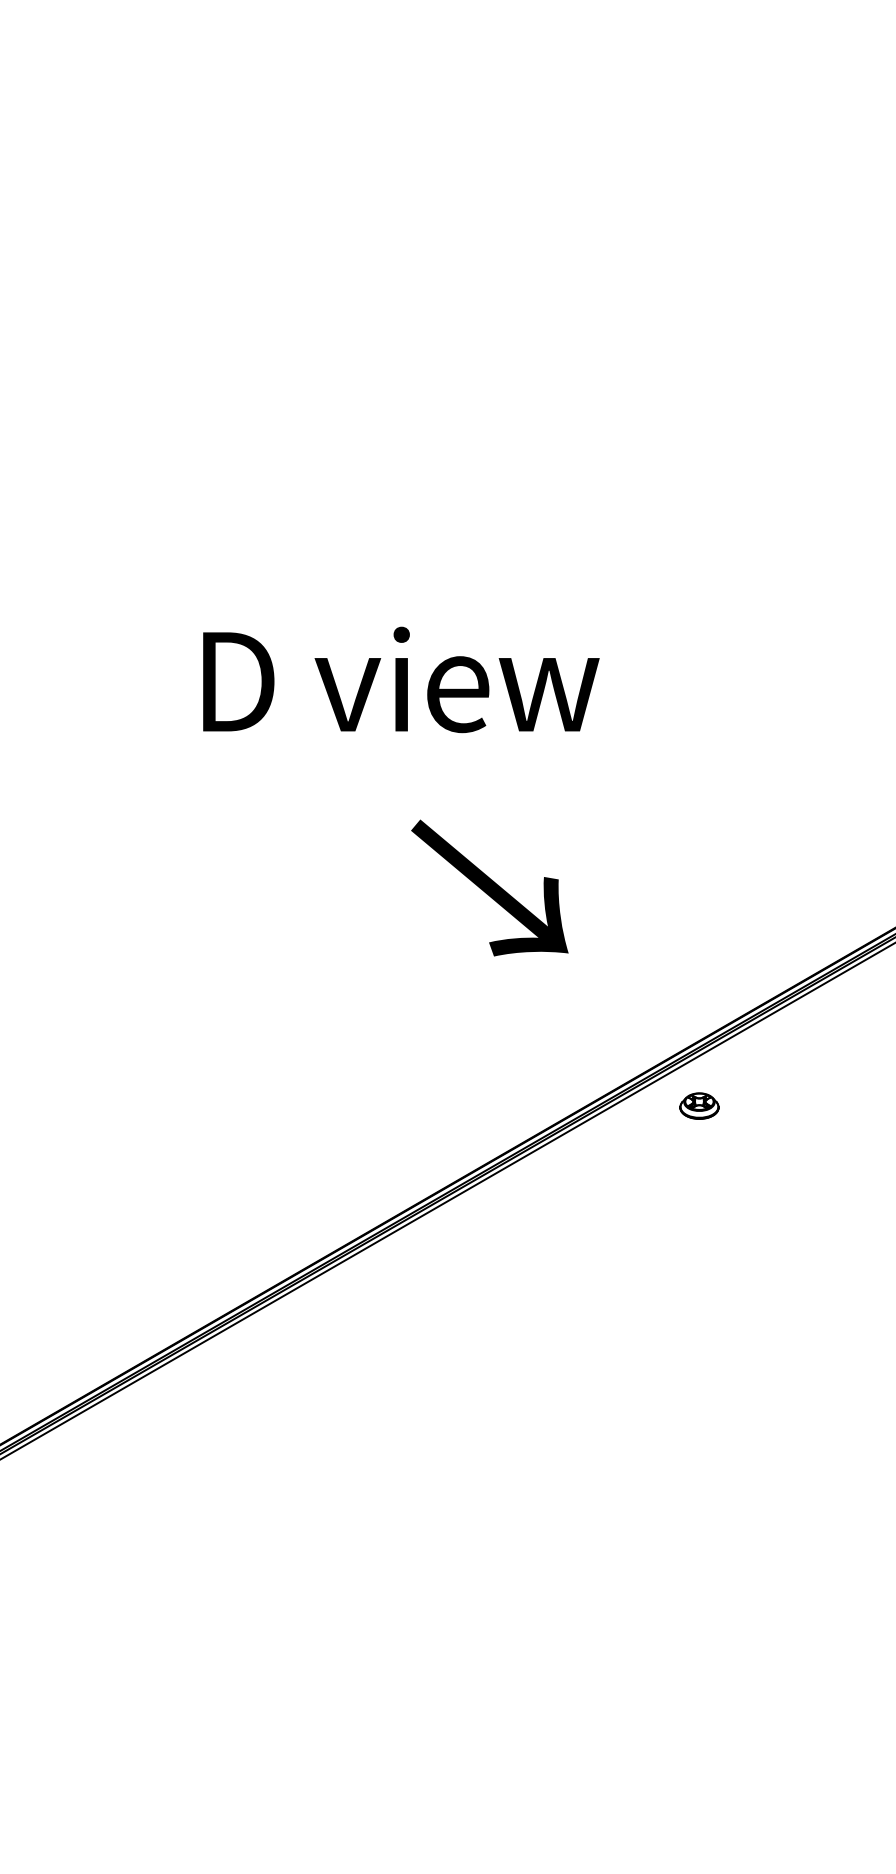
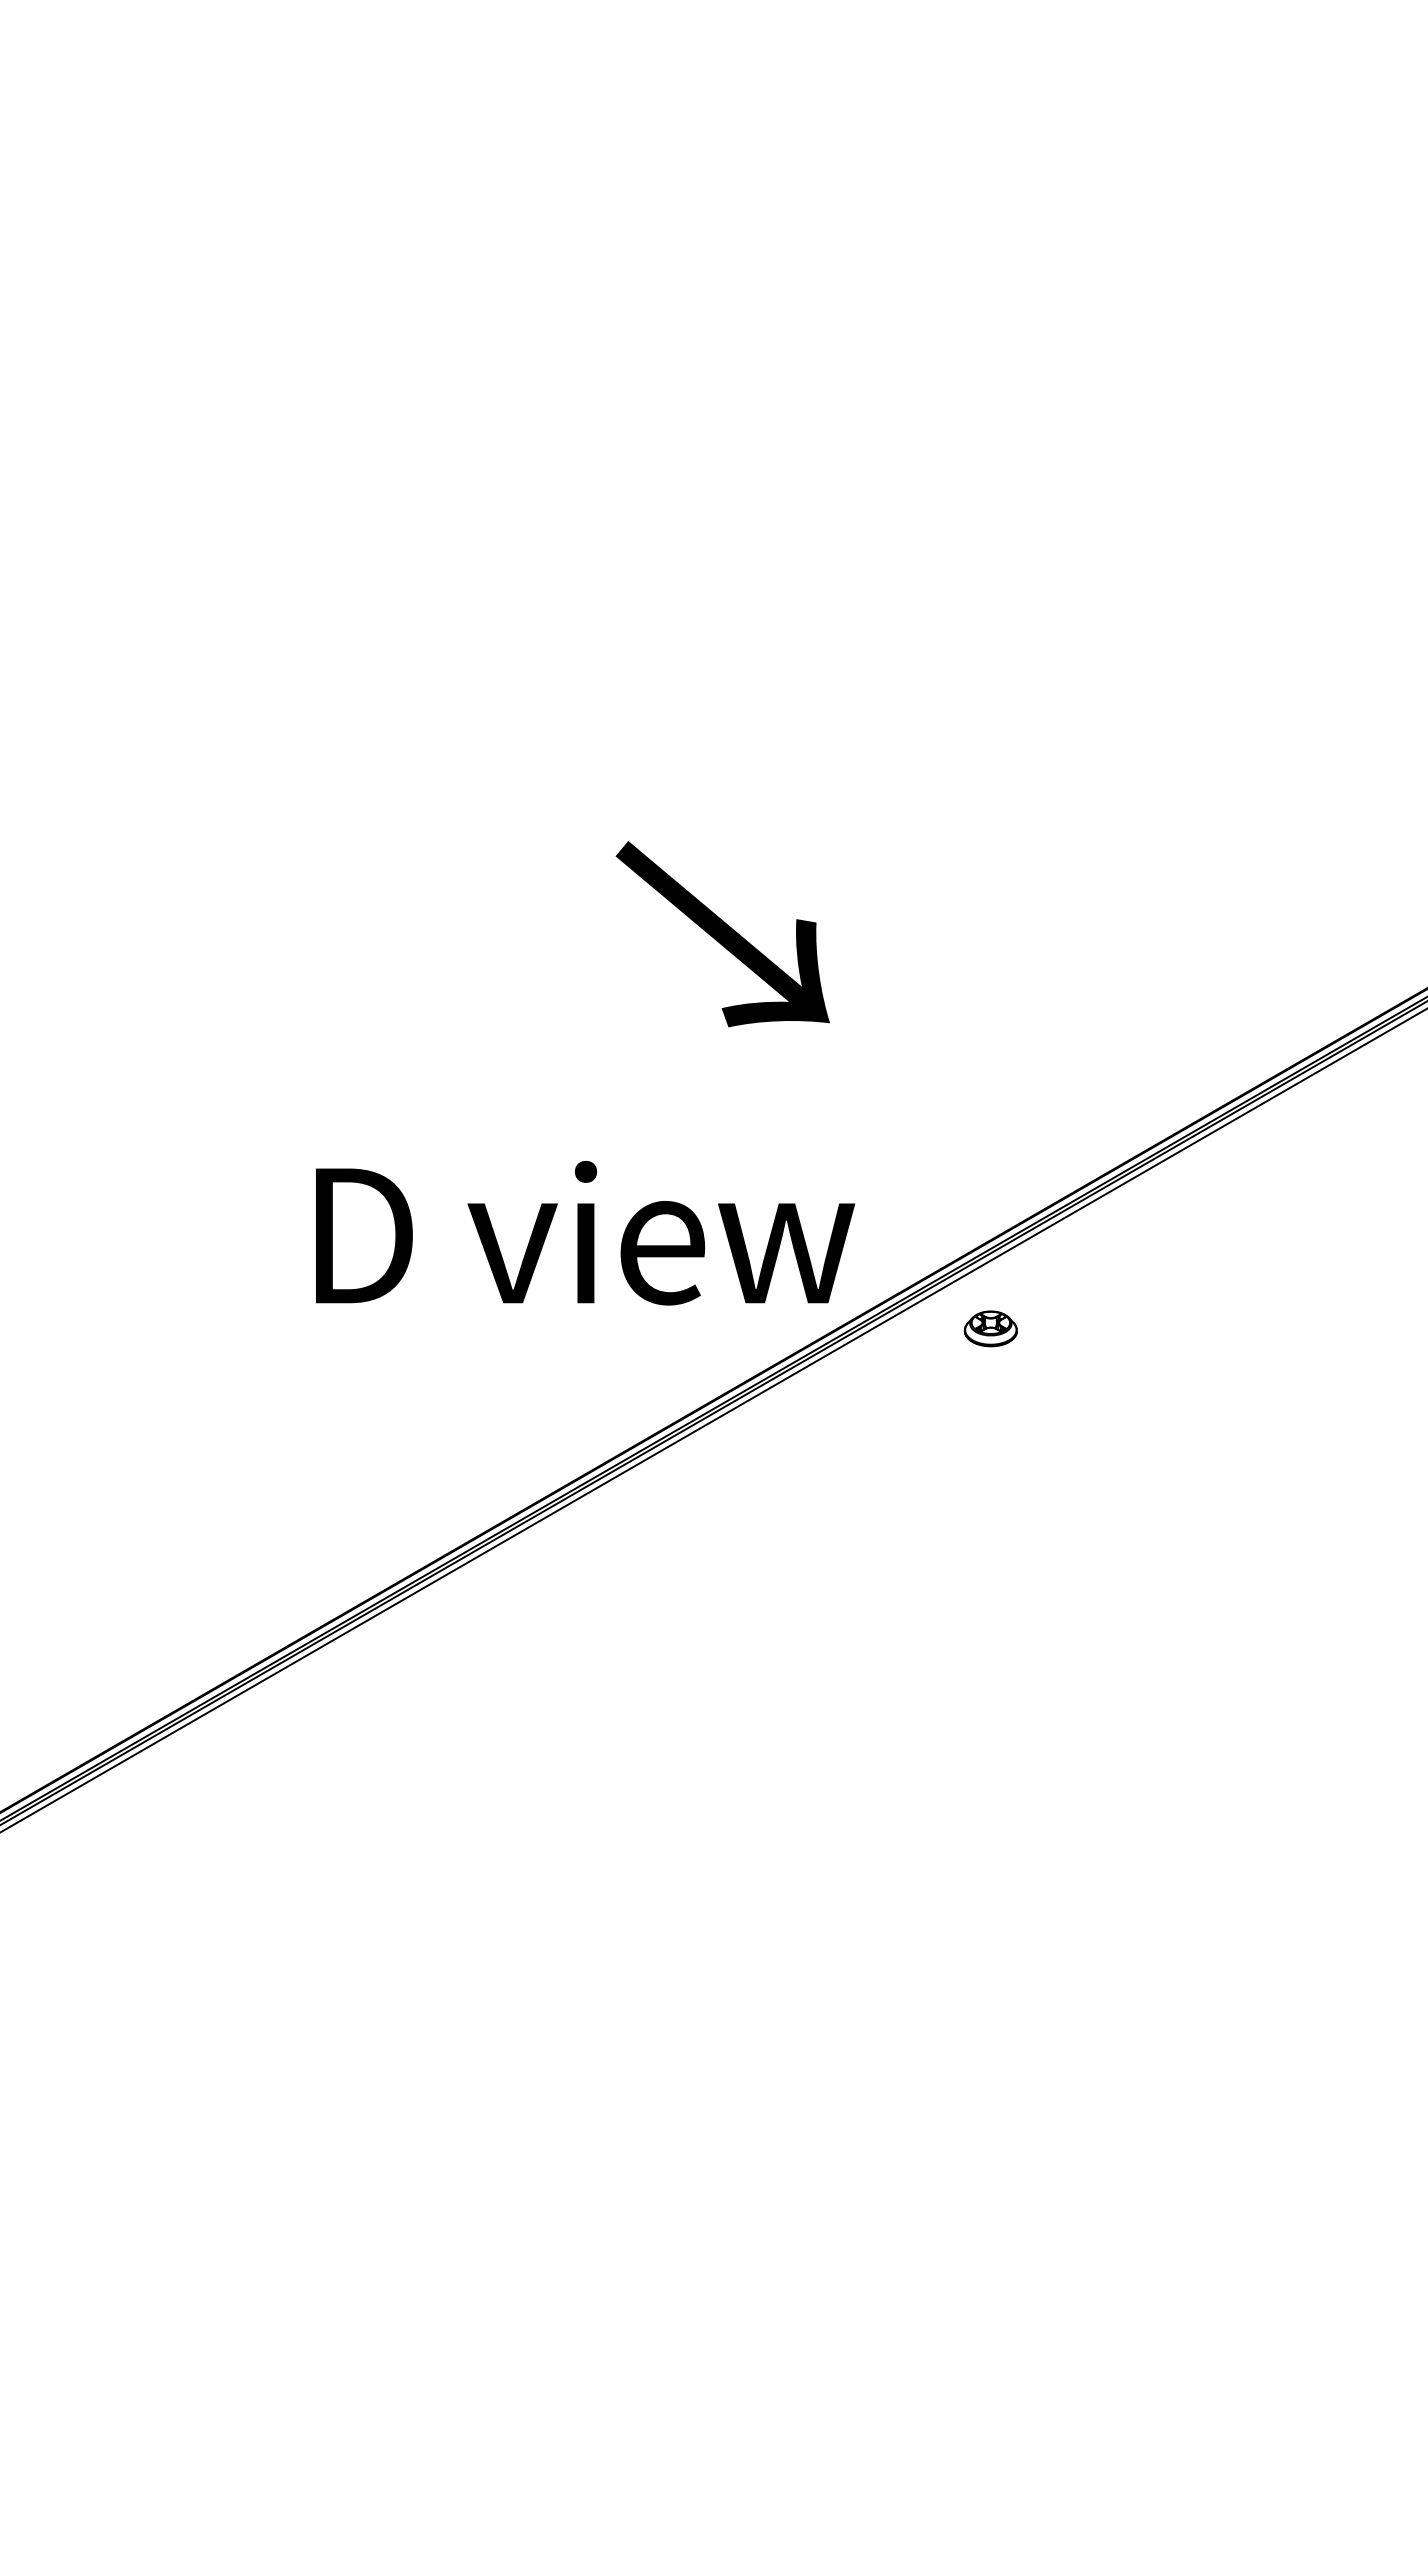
text: (401, 680) -> (585, 1233), moved
text: (489, 888) -> (722, 934), moved

